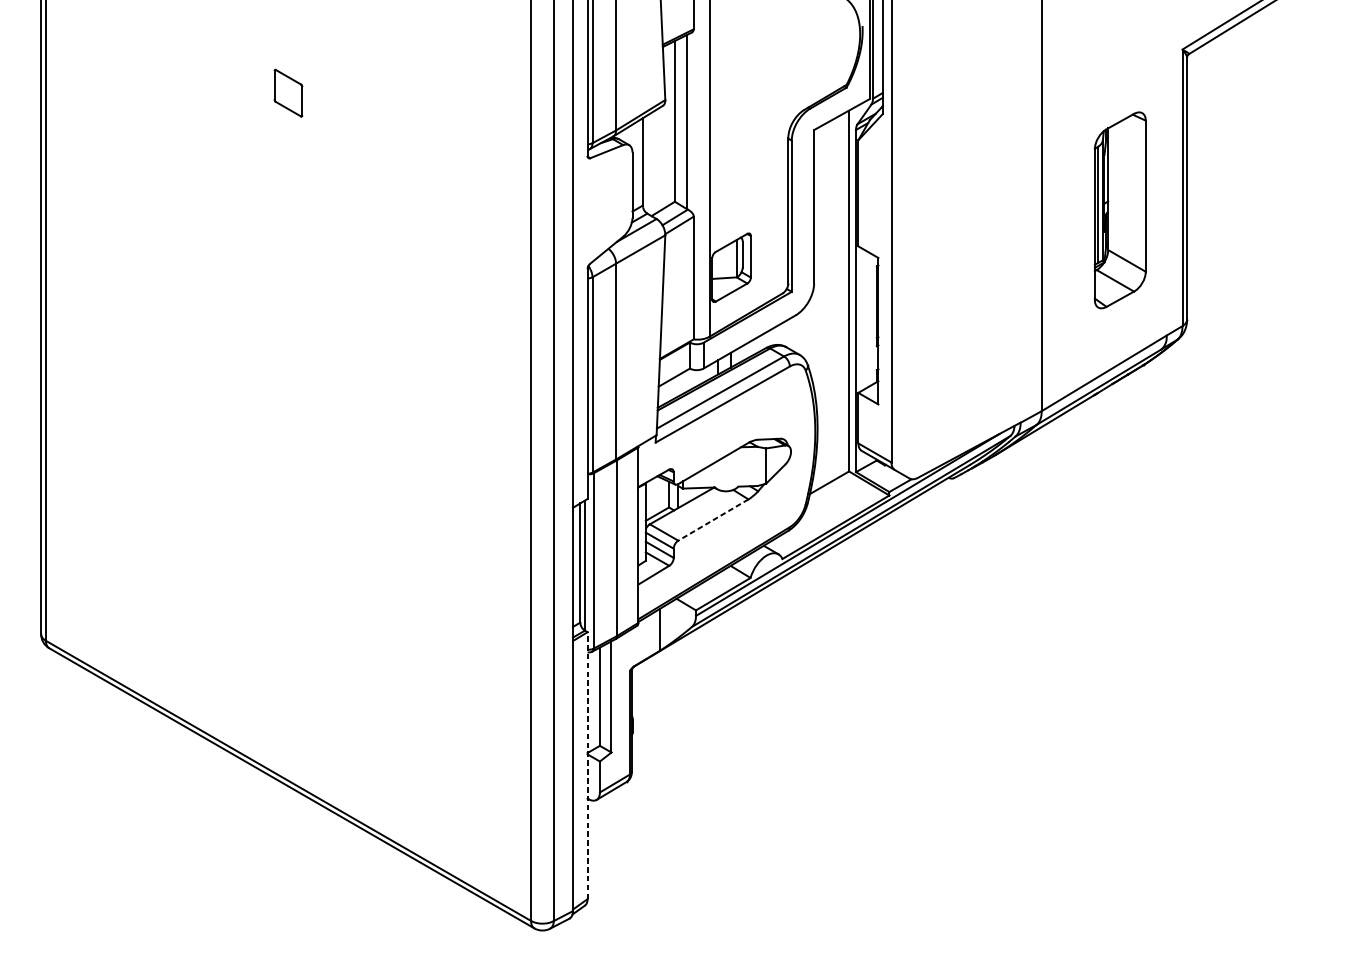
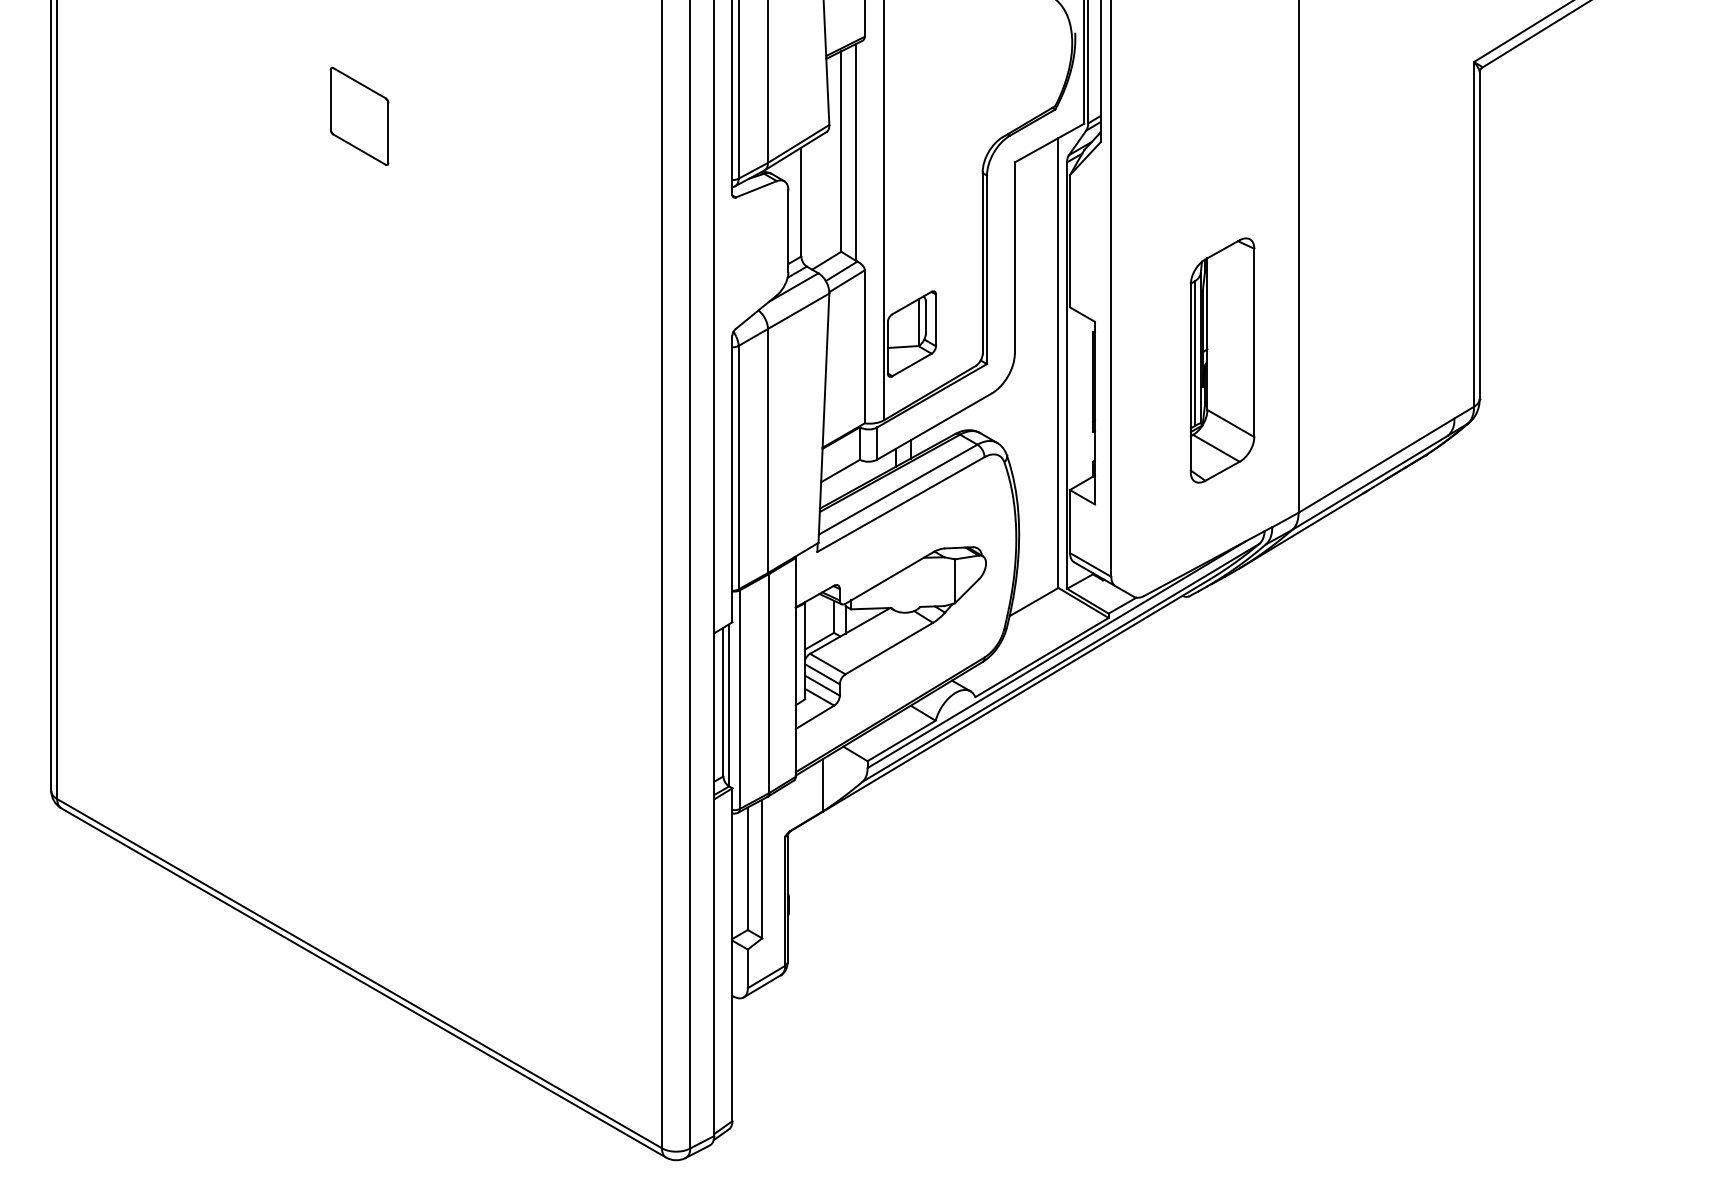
part: (288, 93) -> (359, 116), size x1.67
part: (1120, 210) -> (1222, 360), moved
line: (713, 520) -> (889, 648), dashed -> solid
line: (587, 765) -> (732, 954), dashed -> solid

